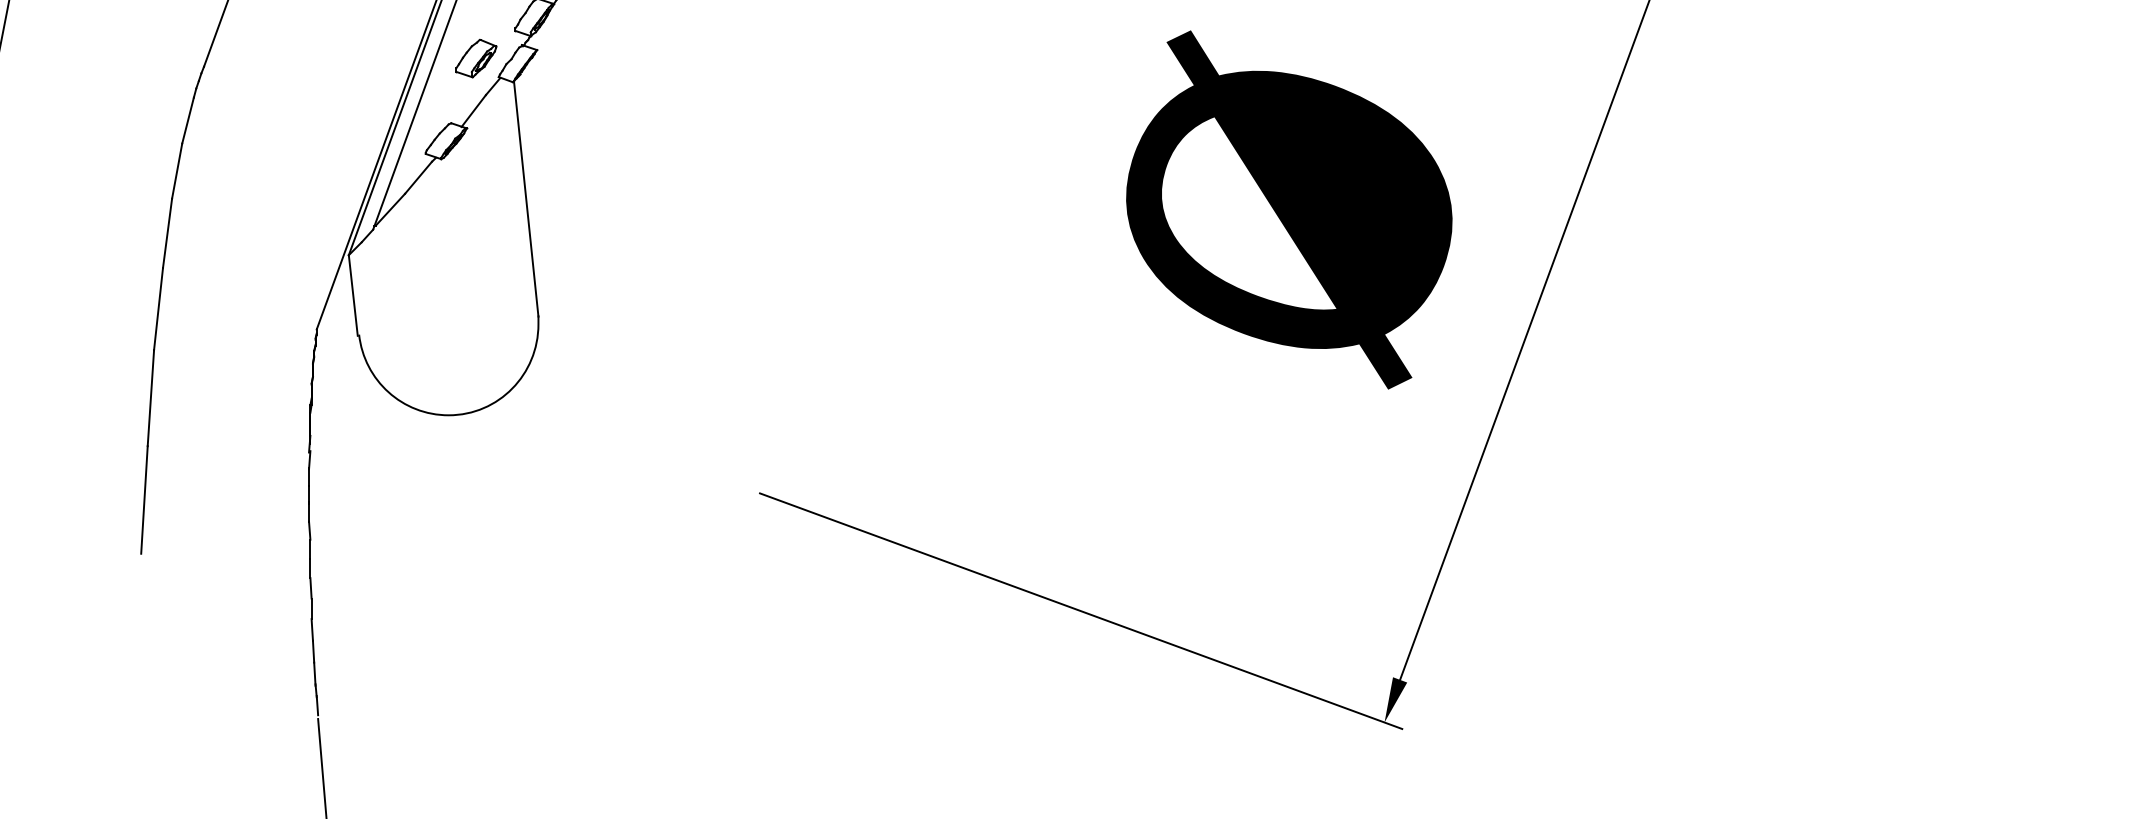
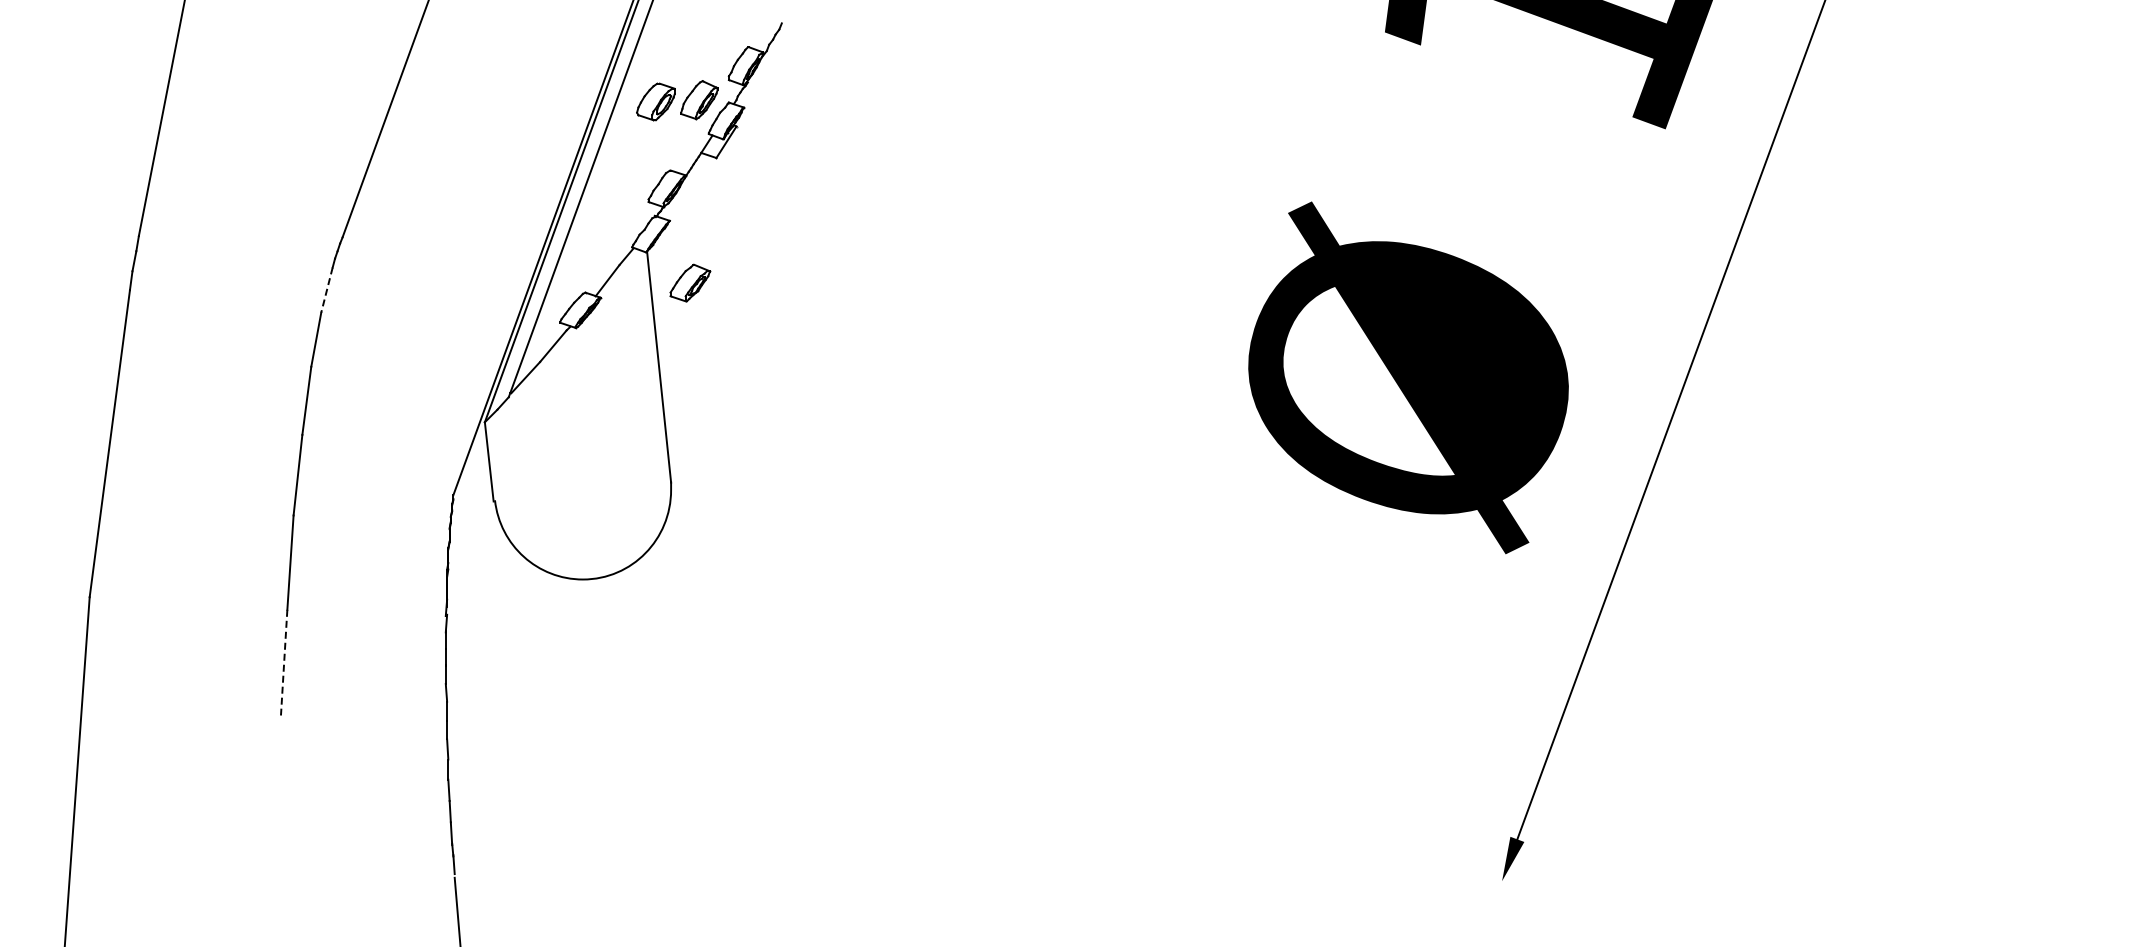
part: (476, 57) -> (690, 282), moved
line: (187, 121) -> (326, 290), solid -> dashed
line: (144, 499) -> (284, 662), solid -> dashed
line: (1080, 610) -> (1203, 771), removed

